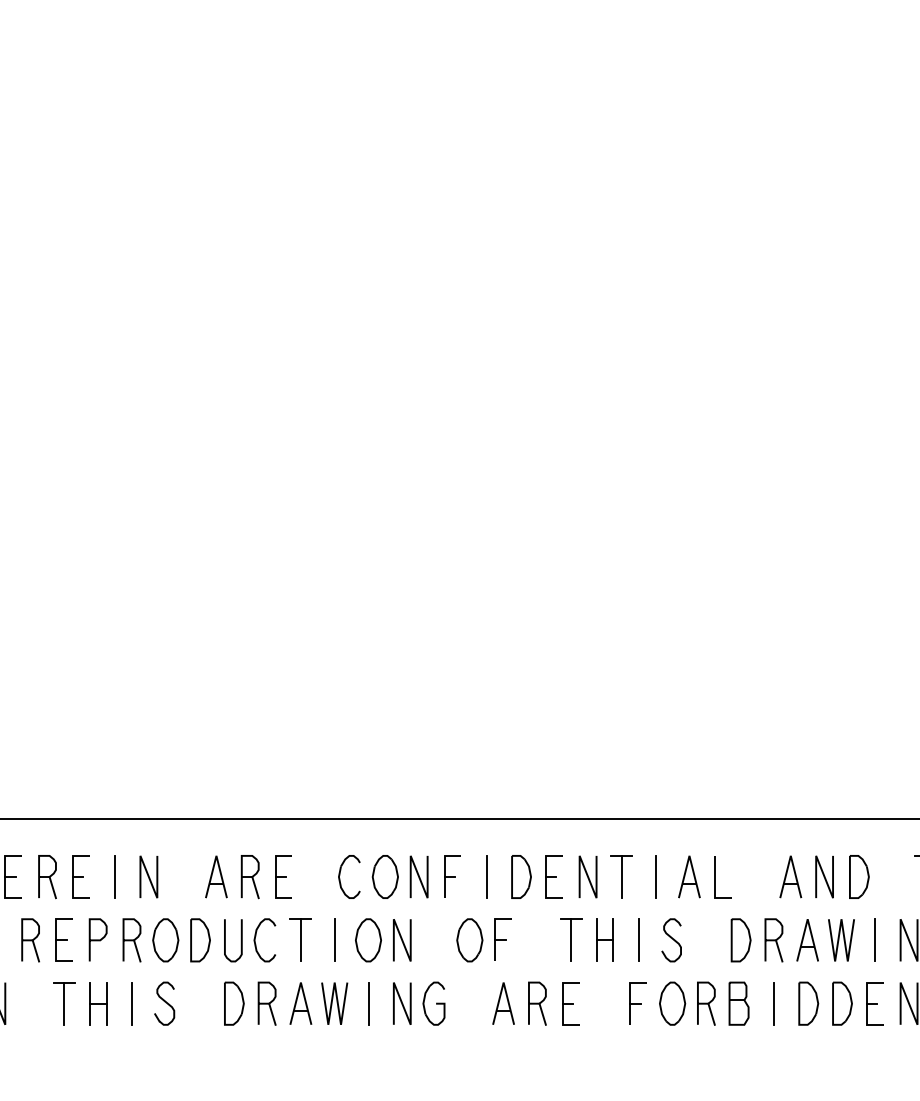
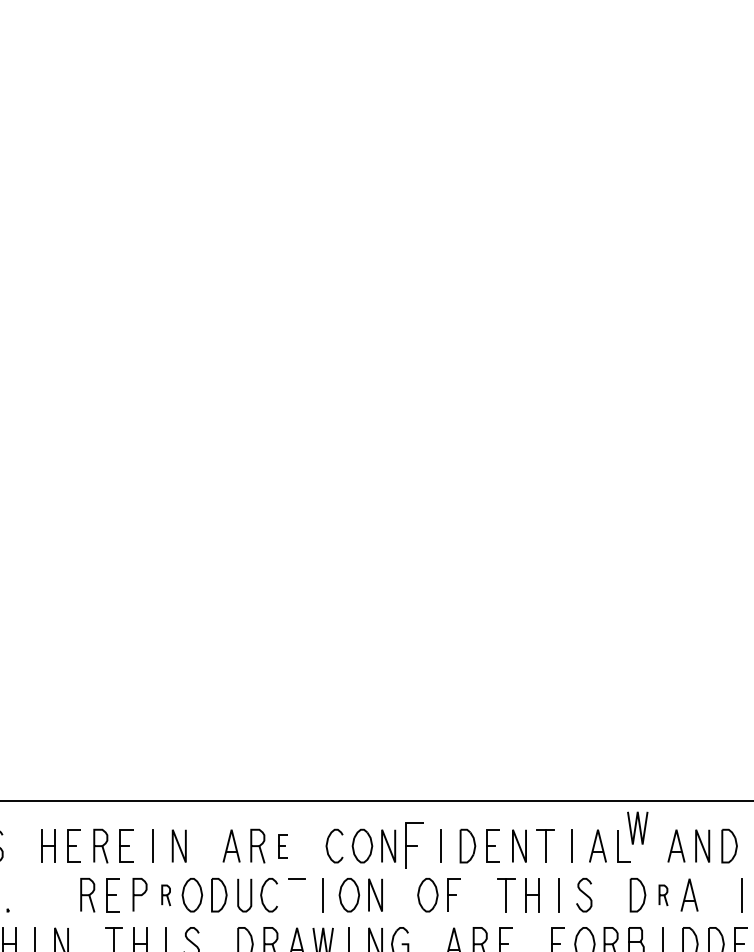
part: (283, 876) -> (283, 845), size x0.7
part: (451, 876) -> (413, 845), size x1.4
line: (301, 939) -> (297, 894), removed
line: (839, 939) -> (636, 827), moved
part: (131, 940) -> (165, 895), size x0.6
part: (774, 940) -> (663, 895), size x0.6

